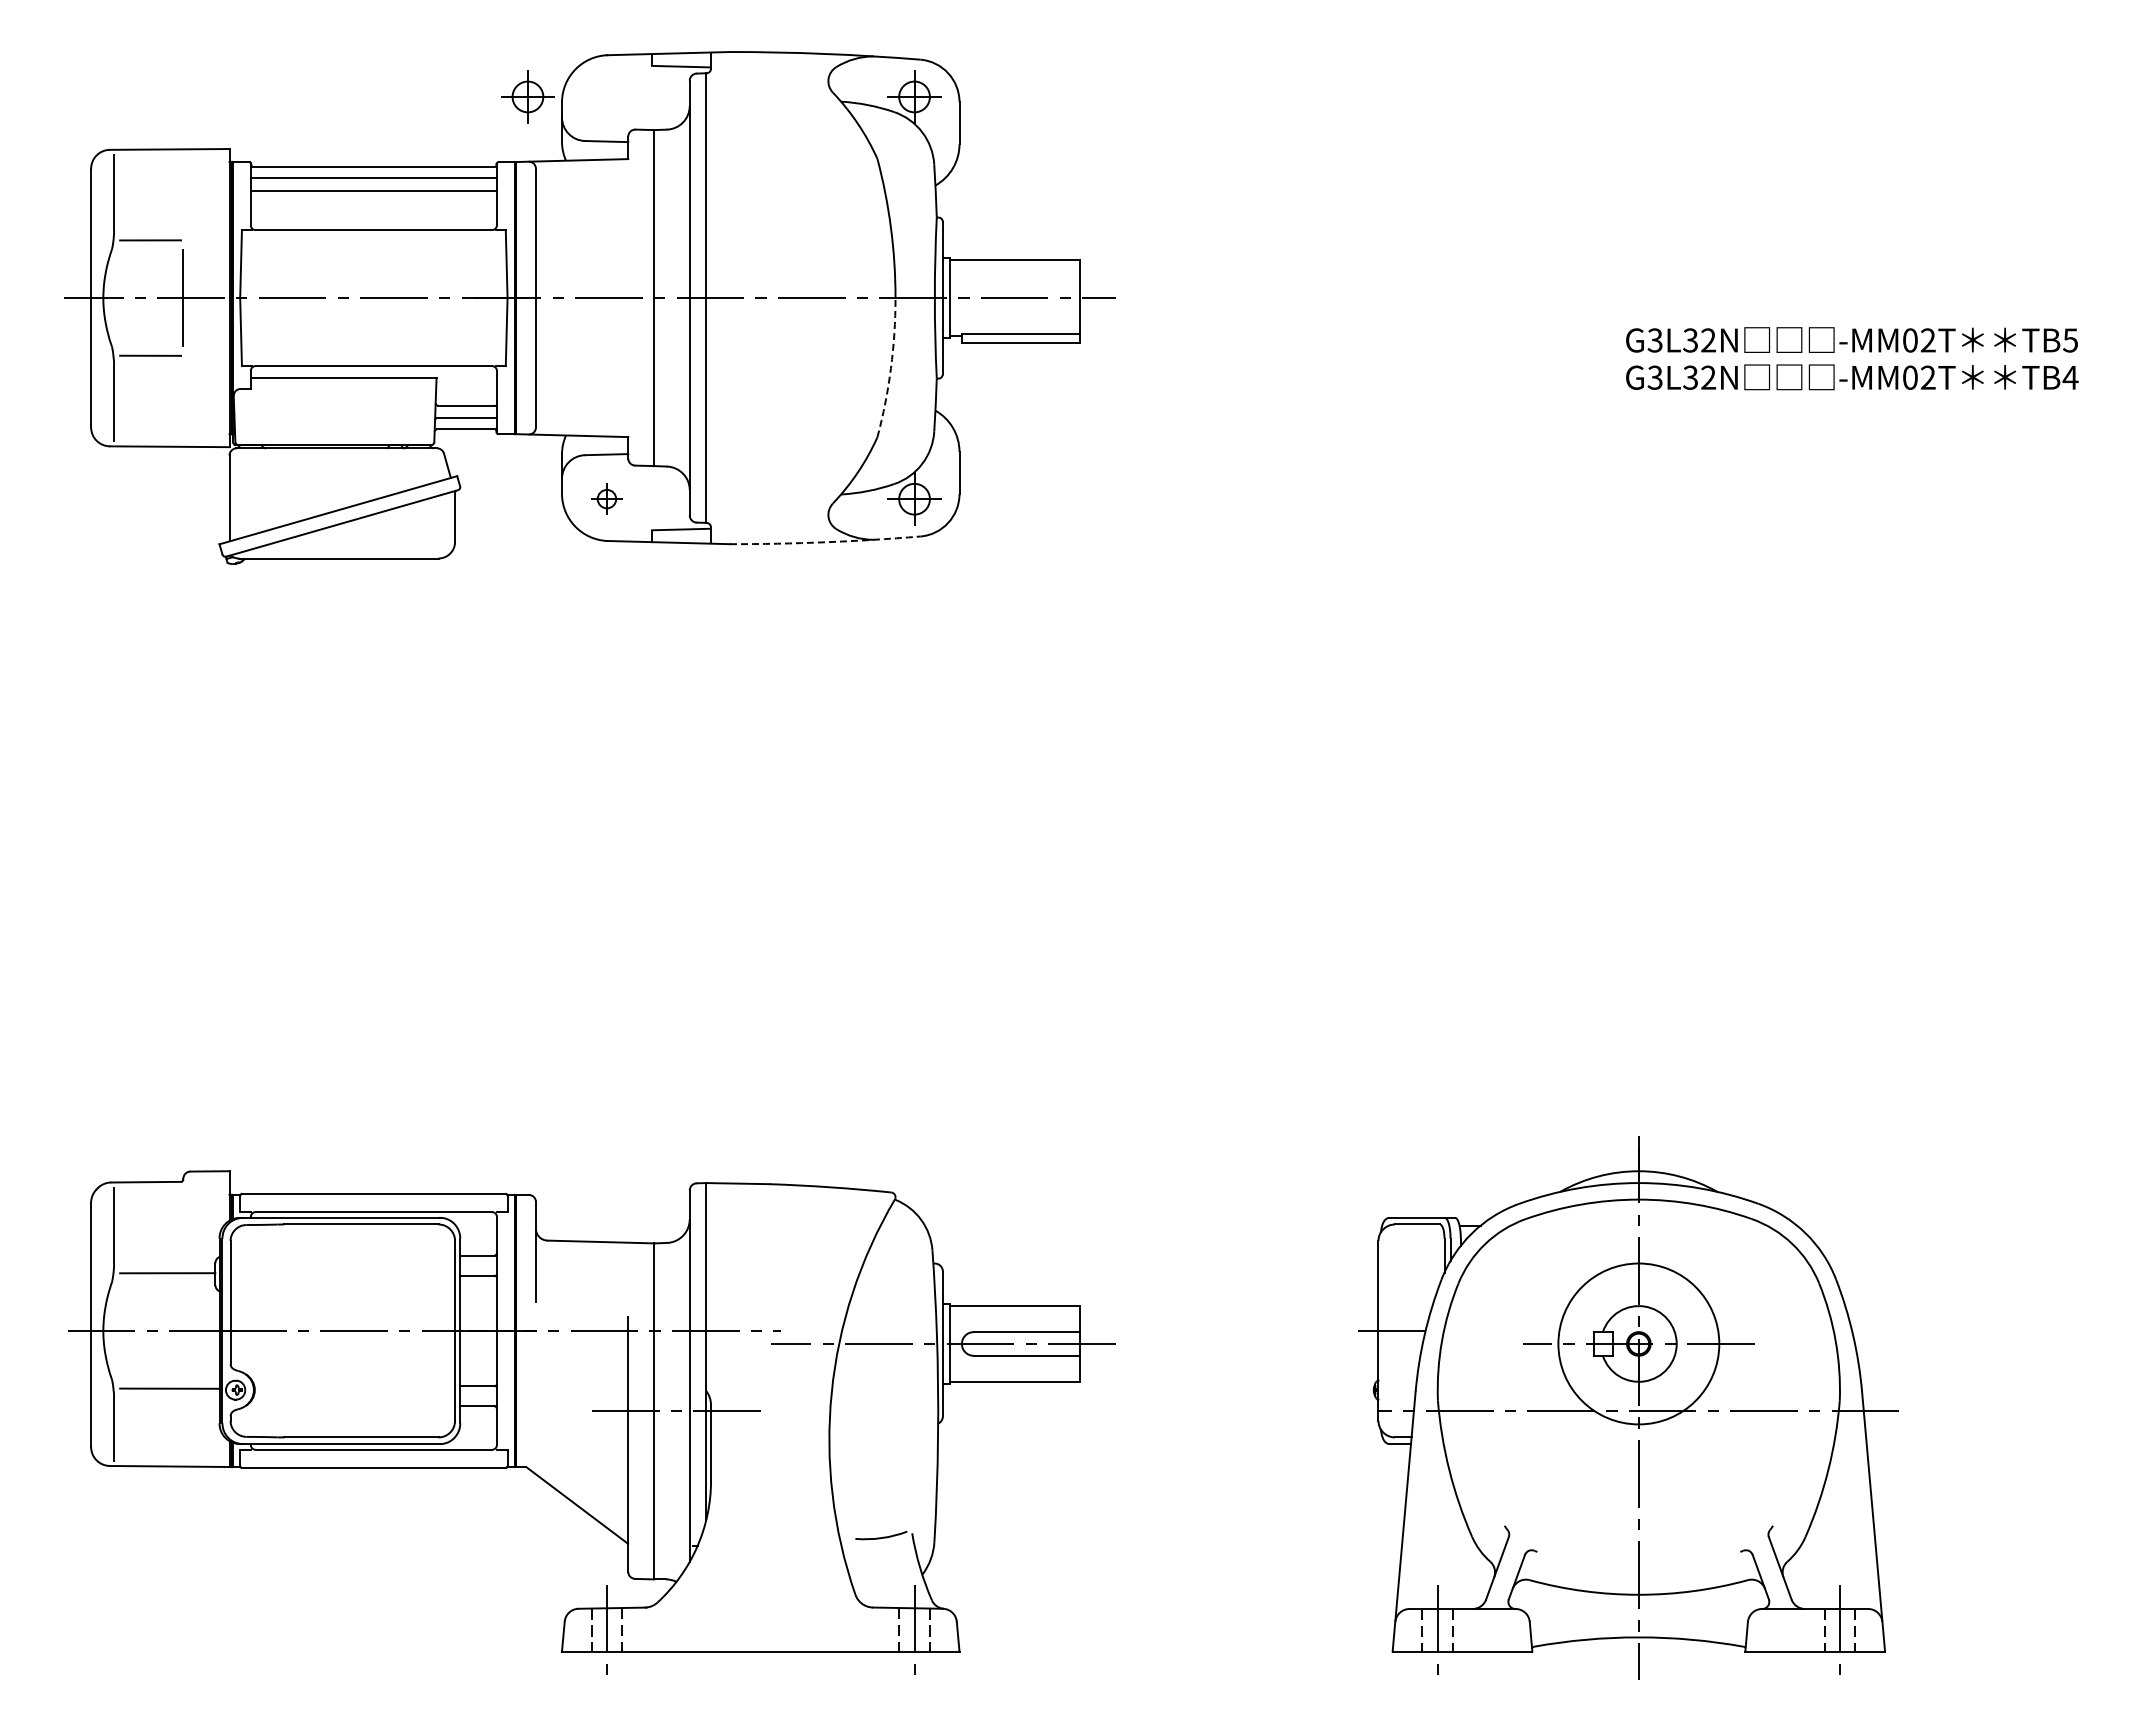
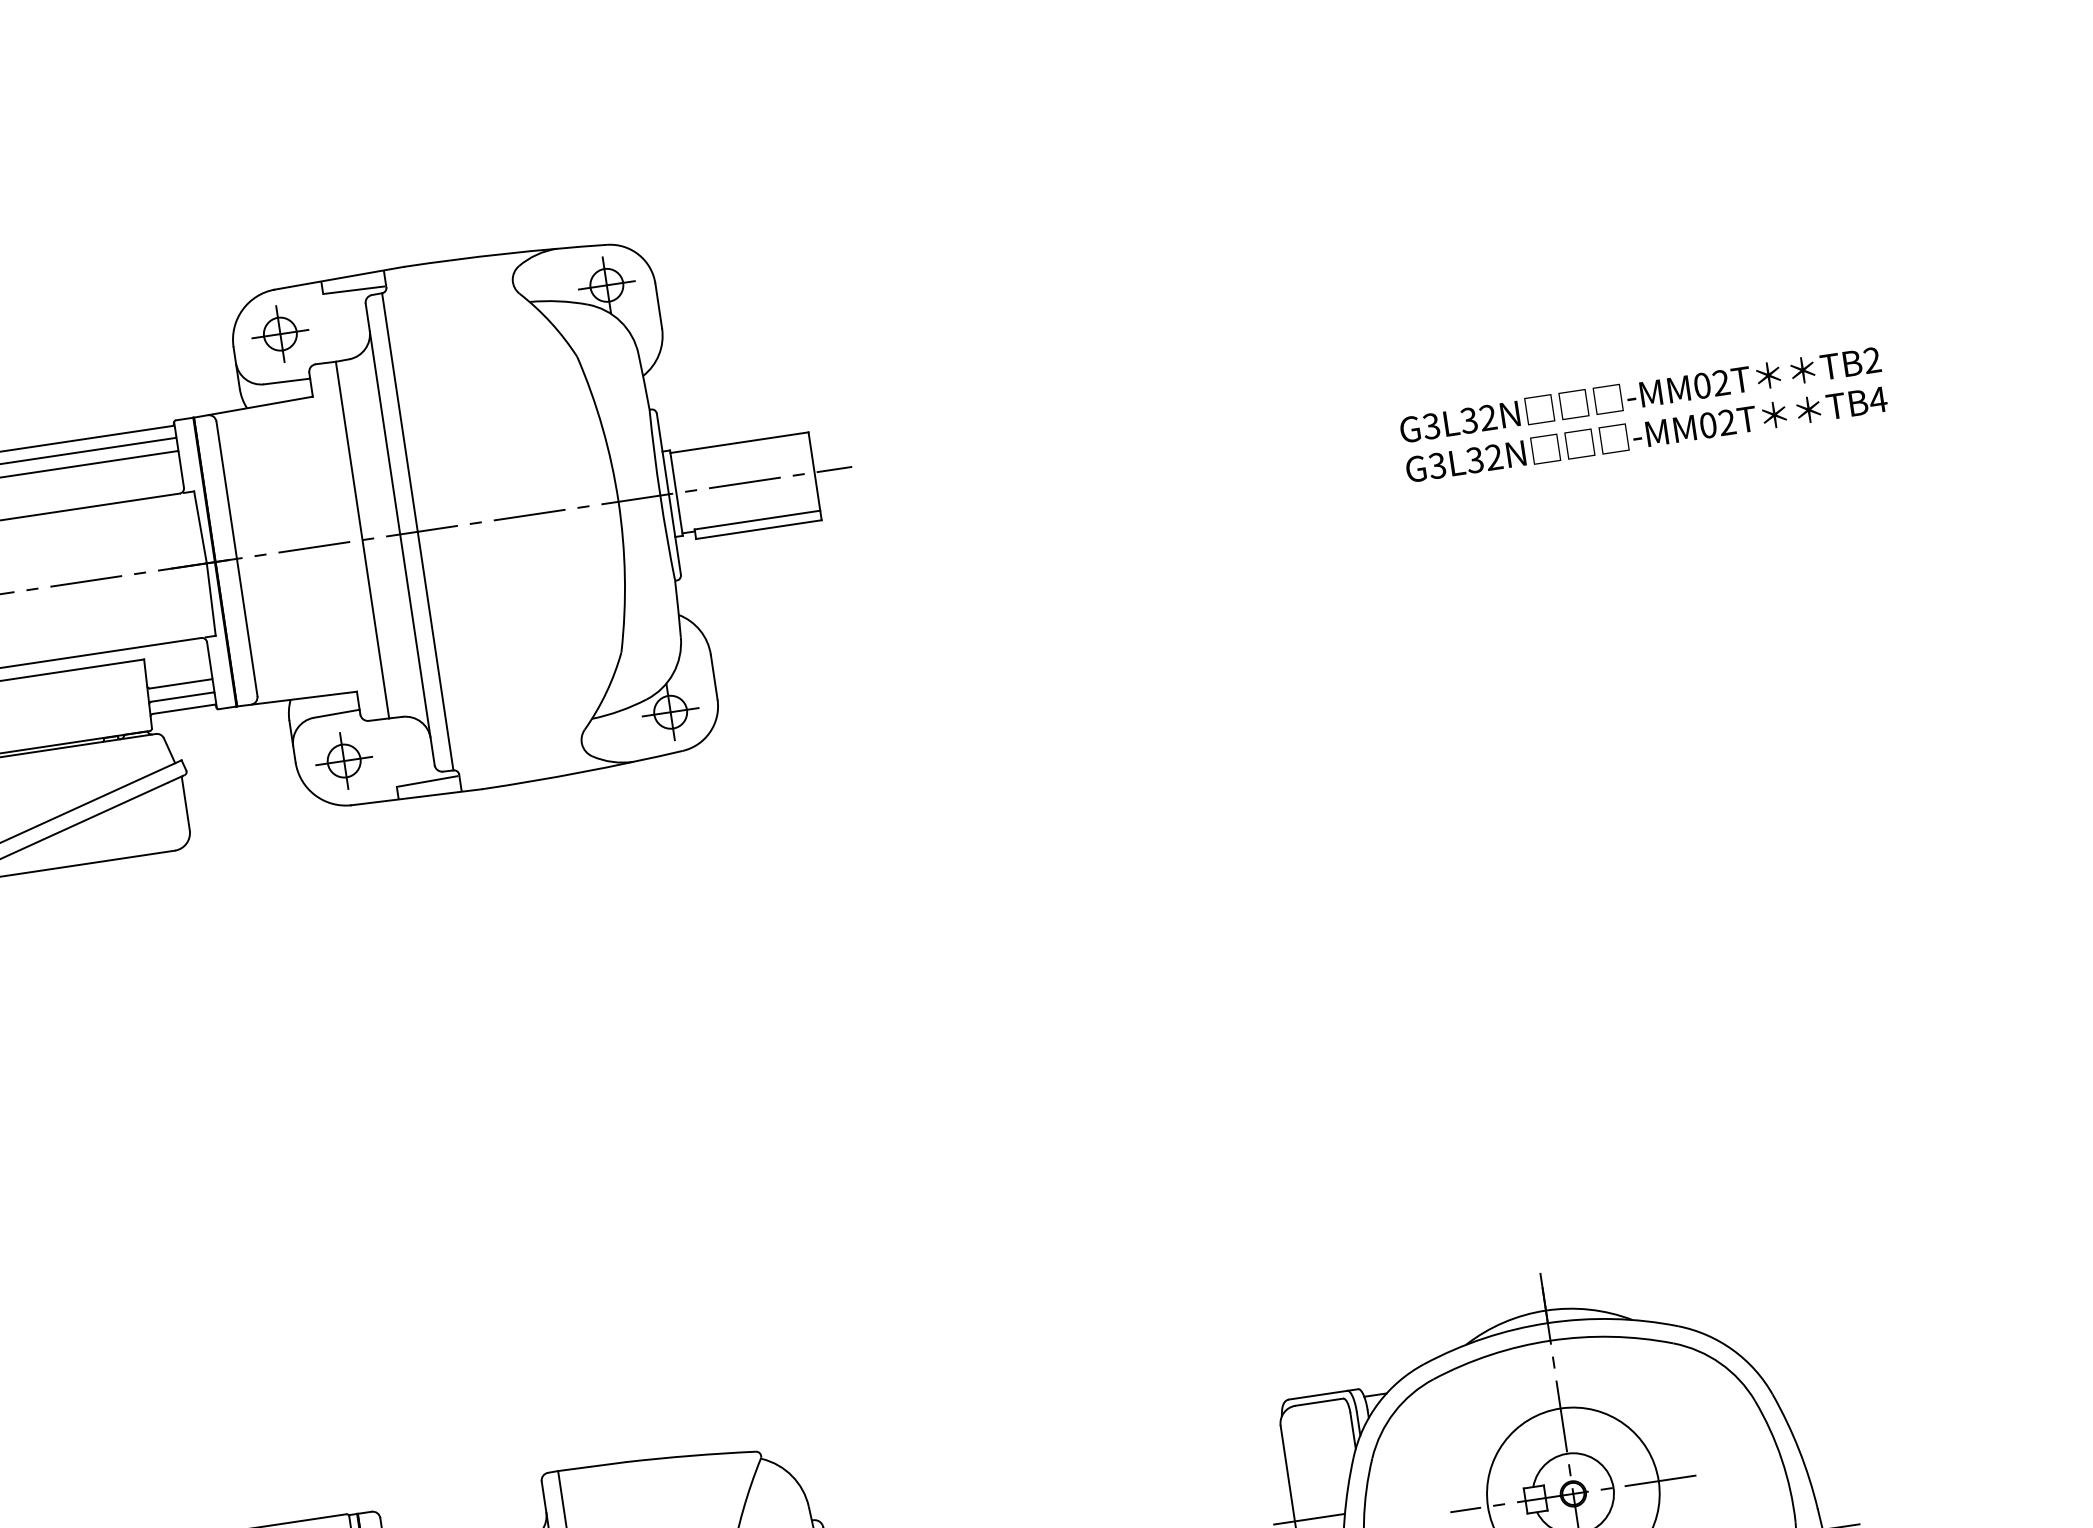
part: (527, 96) -> (279, 333), moved
text: (2070, 340) -> (1872, 360), TB5 -> TB2
arc: (890, 368) -> (624, 577), dashed -> solid
part: (606, 498) -> (343, 760), size x1.67
arc: (825, 542) -> (583, 772), dashed -> solid

